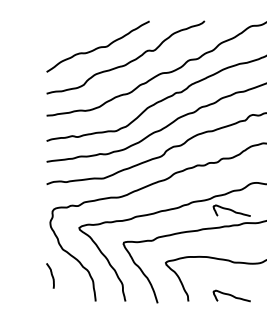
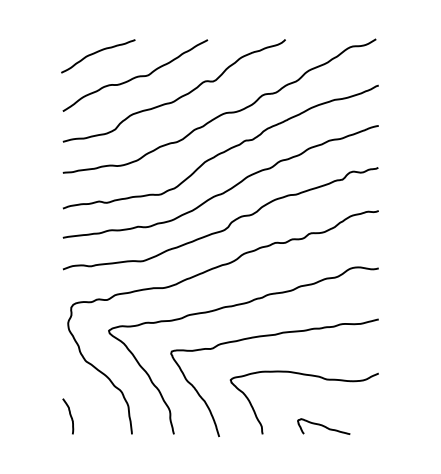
curve: (70, 30) -> (96, 53), added
curve: (231, 210) -> (323, 306), removed
curve: (51, 275) -> (69, 415), moved

